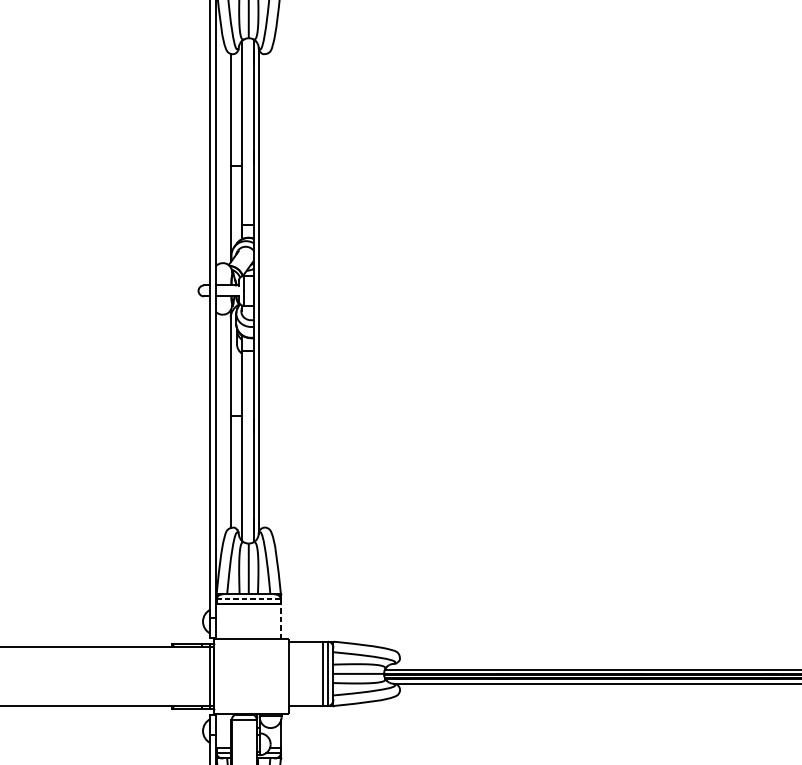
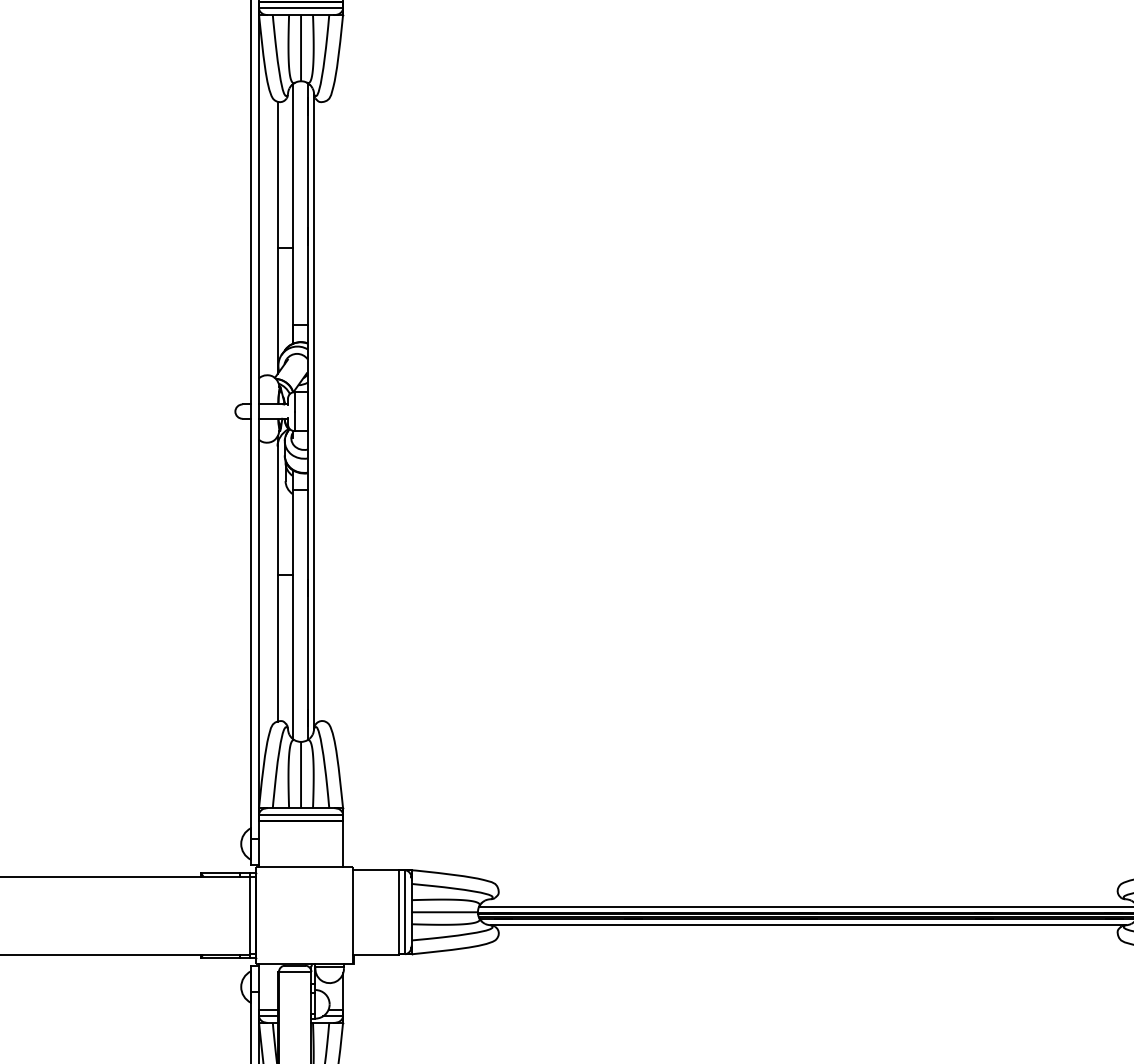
line: (249, 599) -> (301, 814), dashed -> solid
line: (281, 622) -> (343, 844), dashed -> solid

